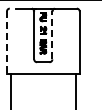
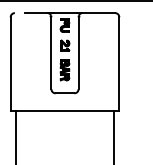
line: (52, 34) -> (78, 51), dashed -> solid
line: (7, 43) -> (11, 65), dashed -> solid

